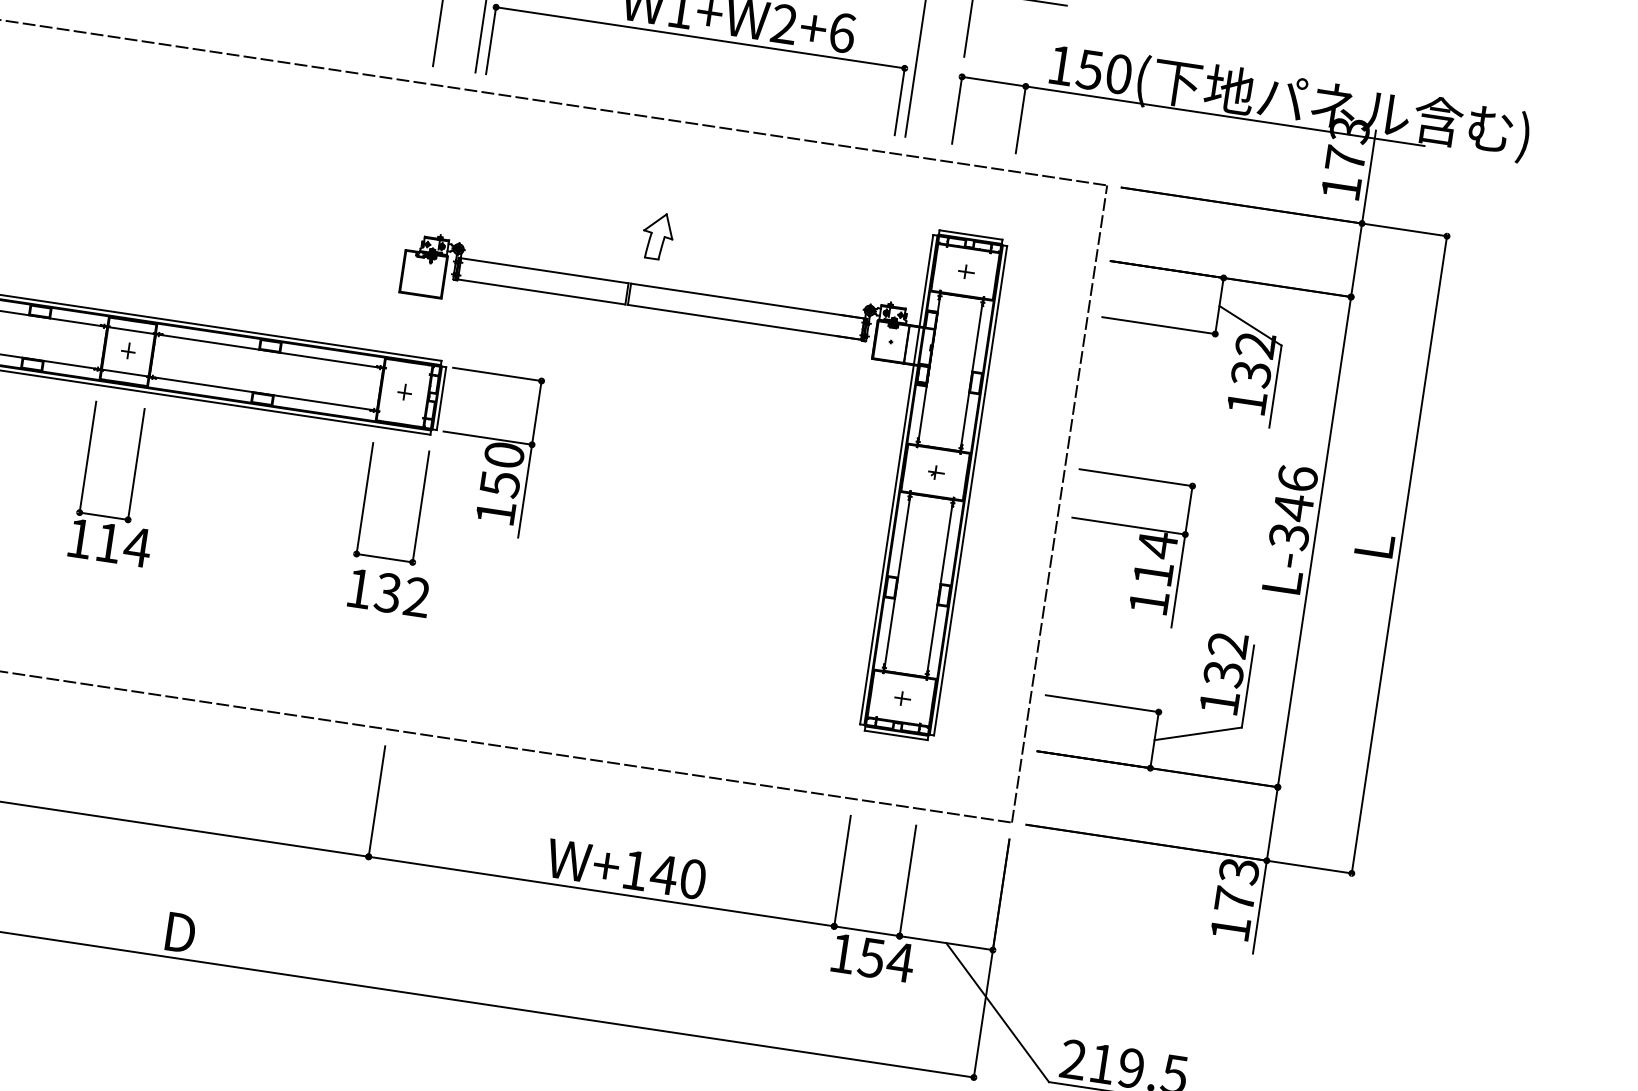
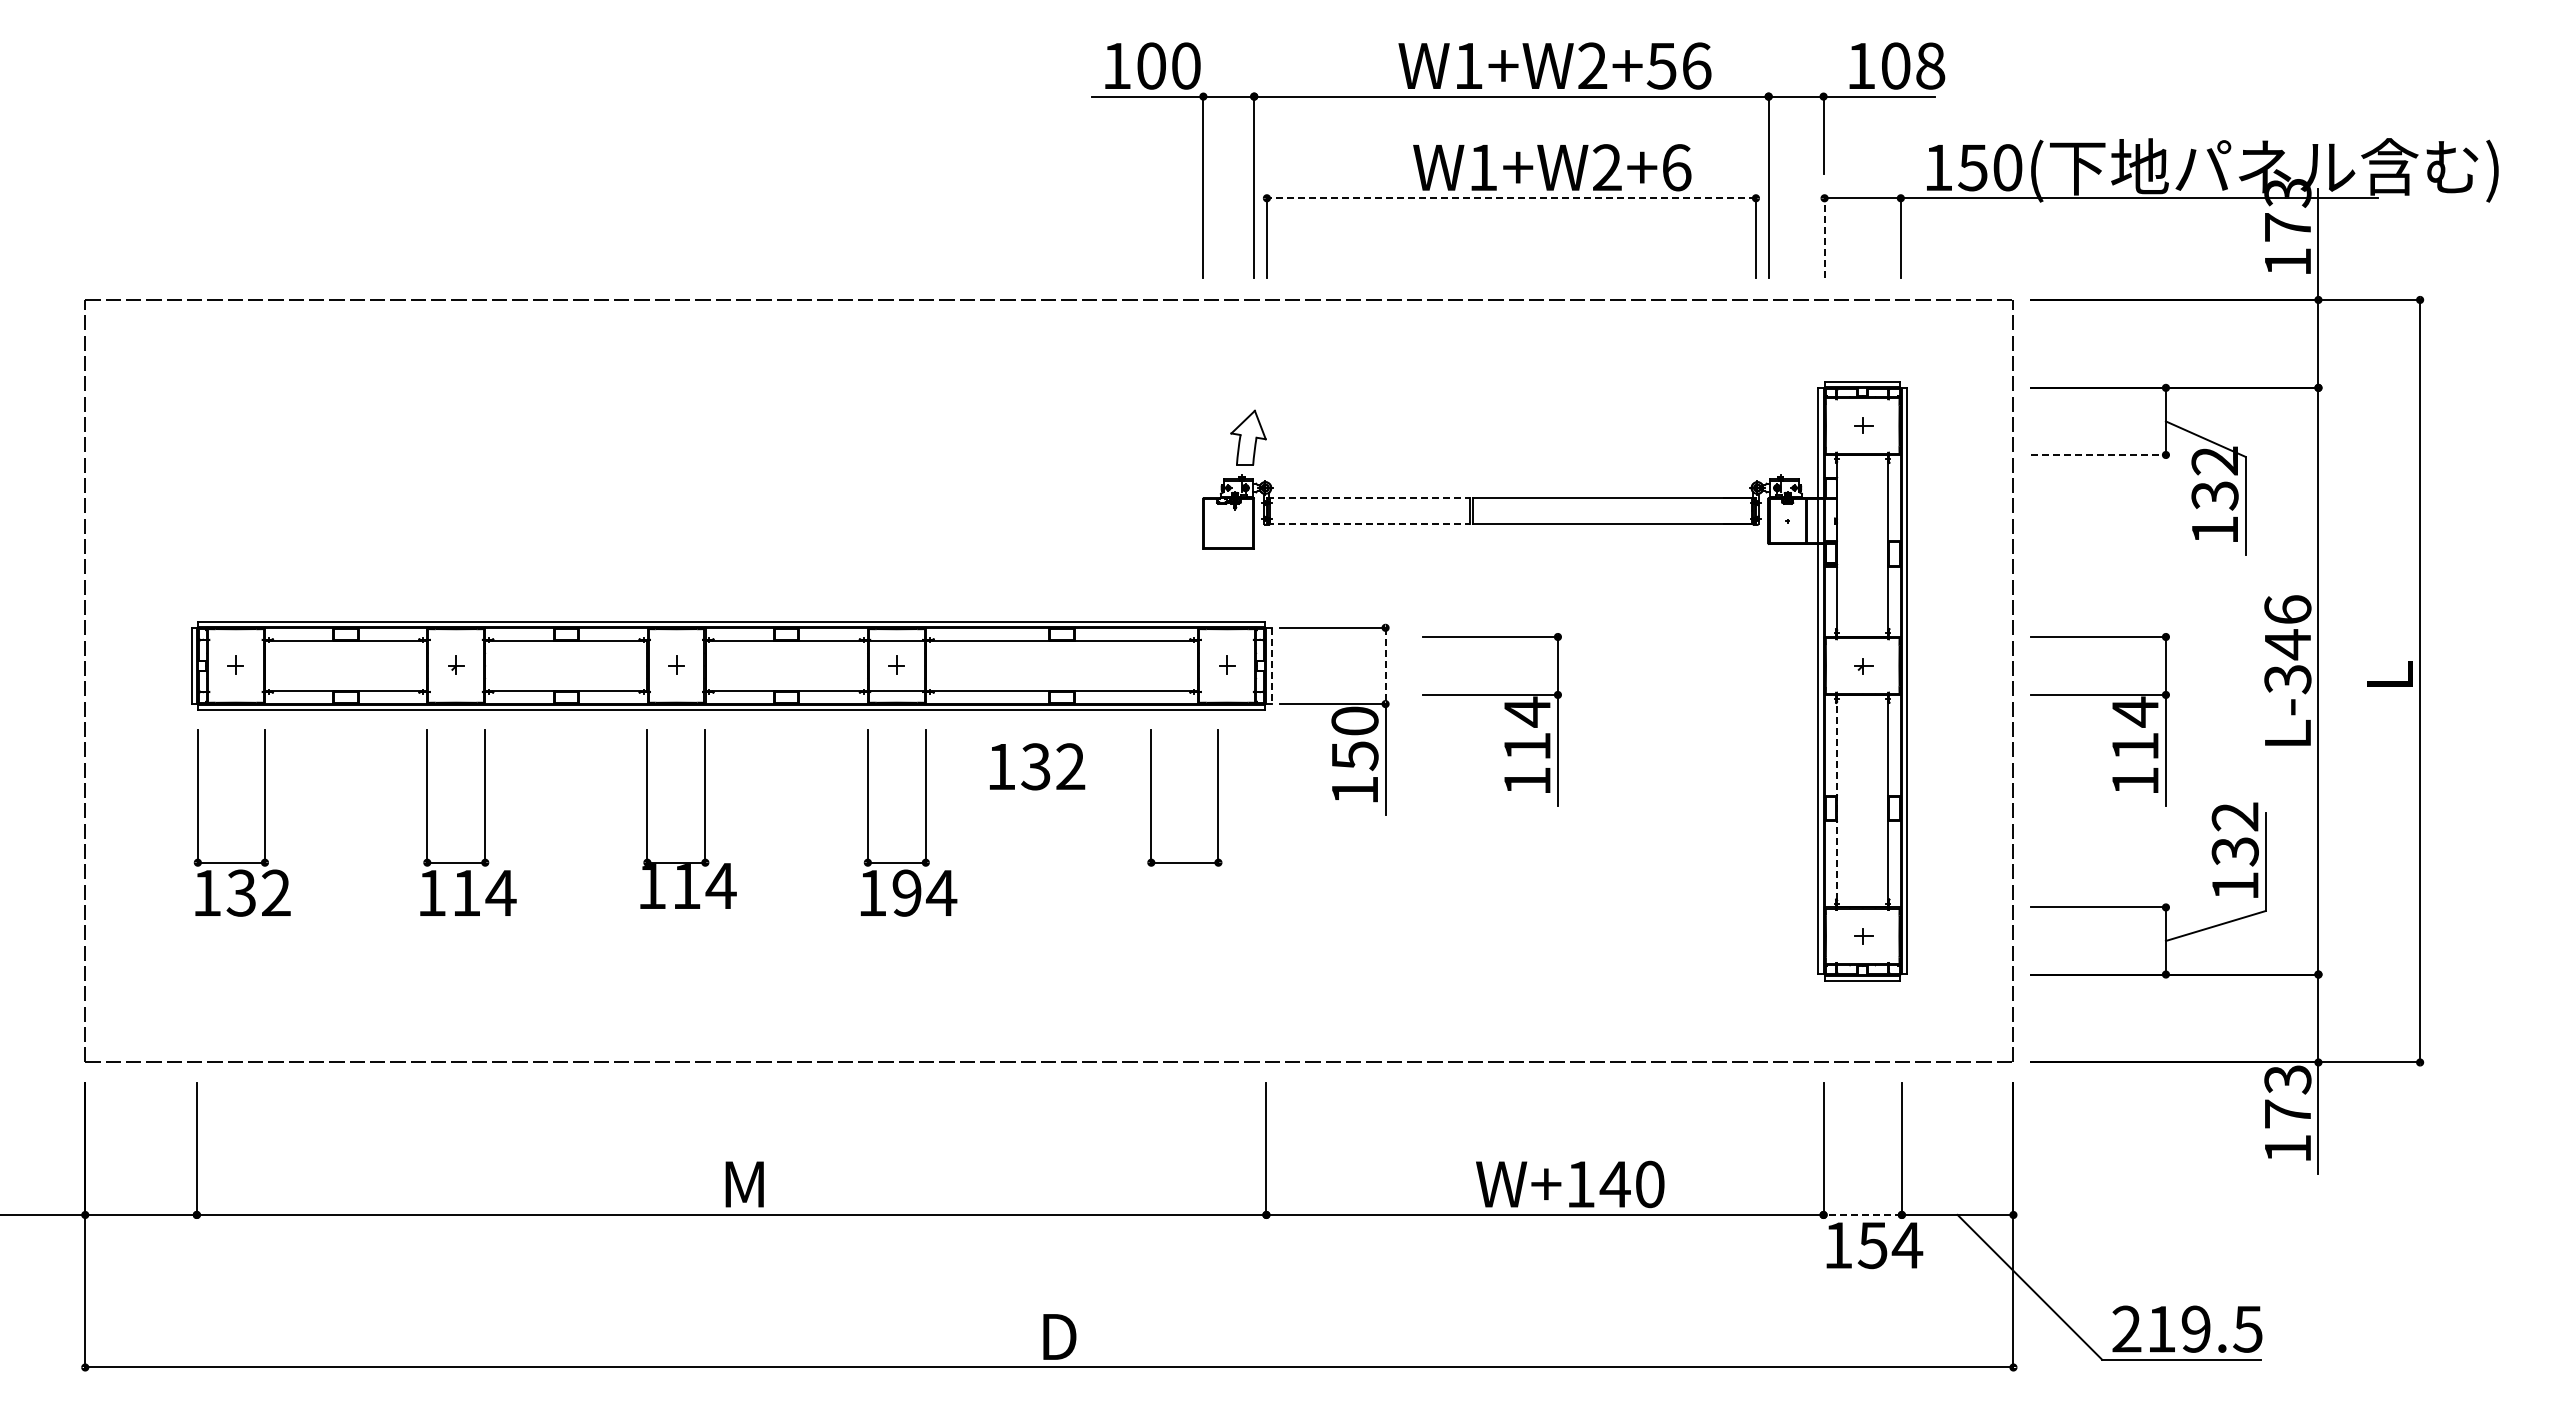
line: (700, 37) -> (1511, 198), solid -> dashed
line: (957, 109) -> (1824, 237), solid -> dashed
part: (658, 235) -> (1248, 437), moved
line: (543, 270) -> (1368, 498), solid -> dashed
line: (540, 291) -> (1368, 523), solid -> dashed
line: (1158, 326) -> (2098, 455), solid -> dashed
line: (441, 398) -> (1271, 665), solid -> dashed
line: (536, 413) -> (1385, 666), solid -> dashed
part: (630, 463) -> (1504, 708), added
part: (364, 499) -> (1151, 797), moved
text: (108, 542) -> (906, 892), 114 -> 194
line: (897, 582) -> (1837, 801), solid -> dashed
text: (389, 592) -> (1037, 766), moved
line: (866, 930) -> (1862, 1214), solid -> dashed

